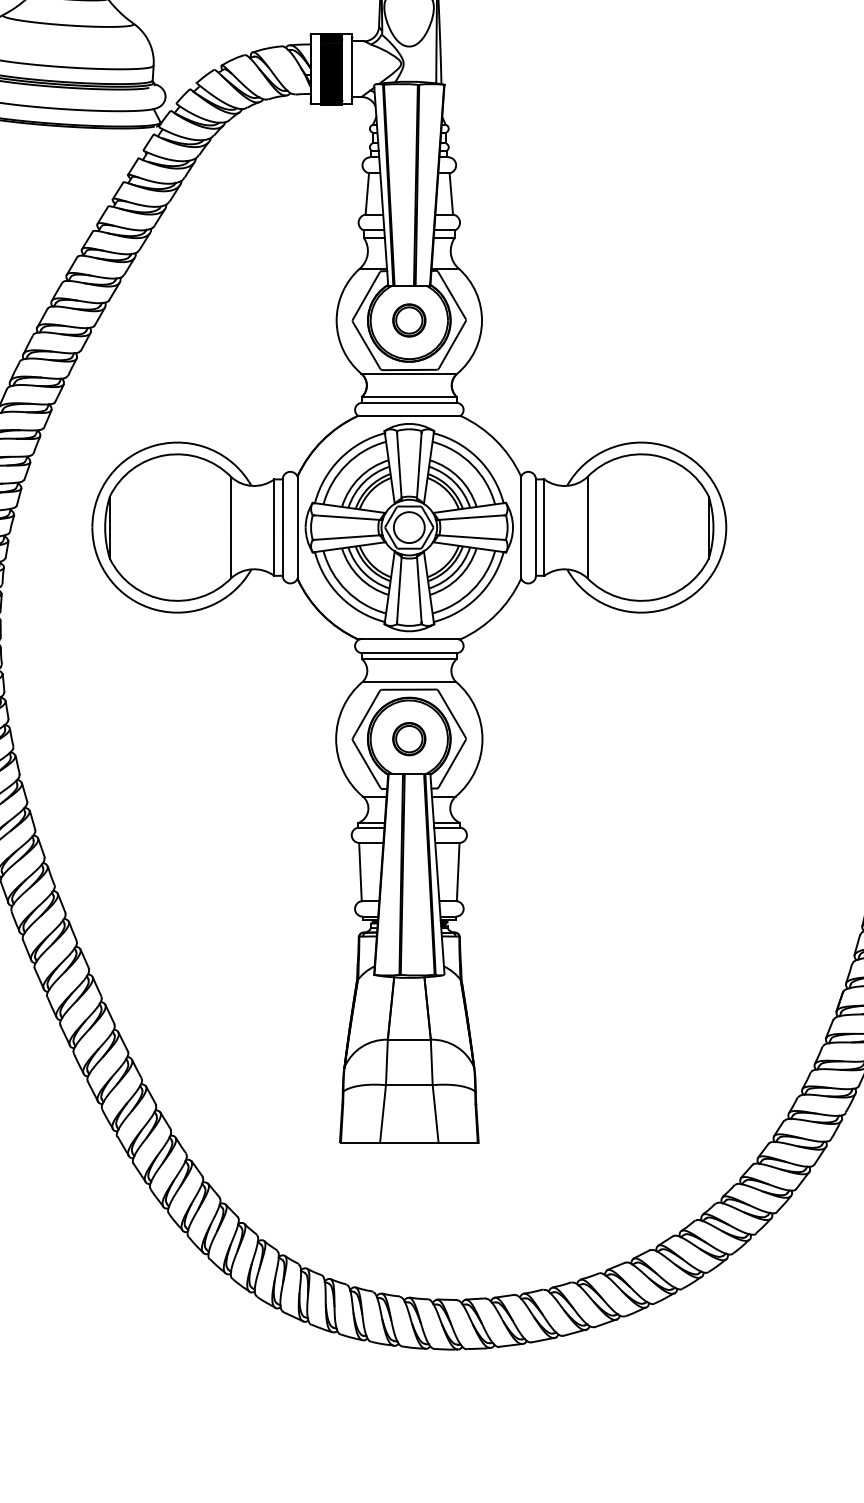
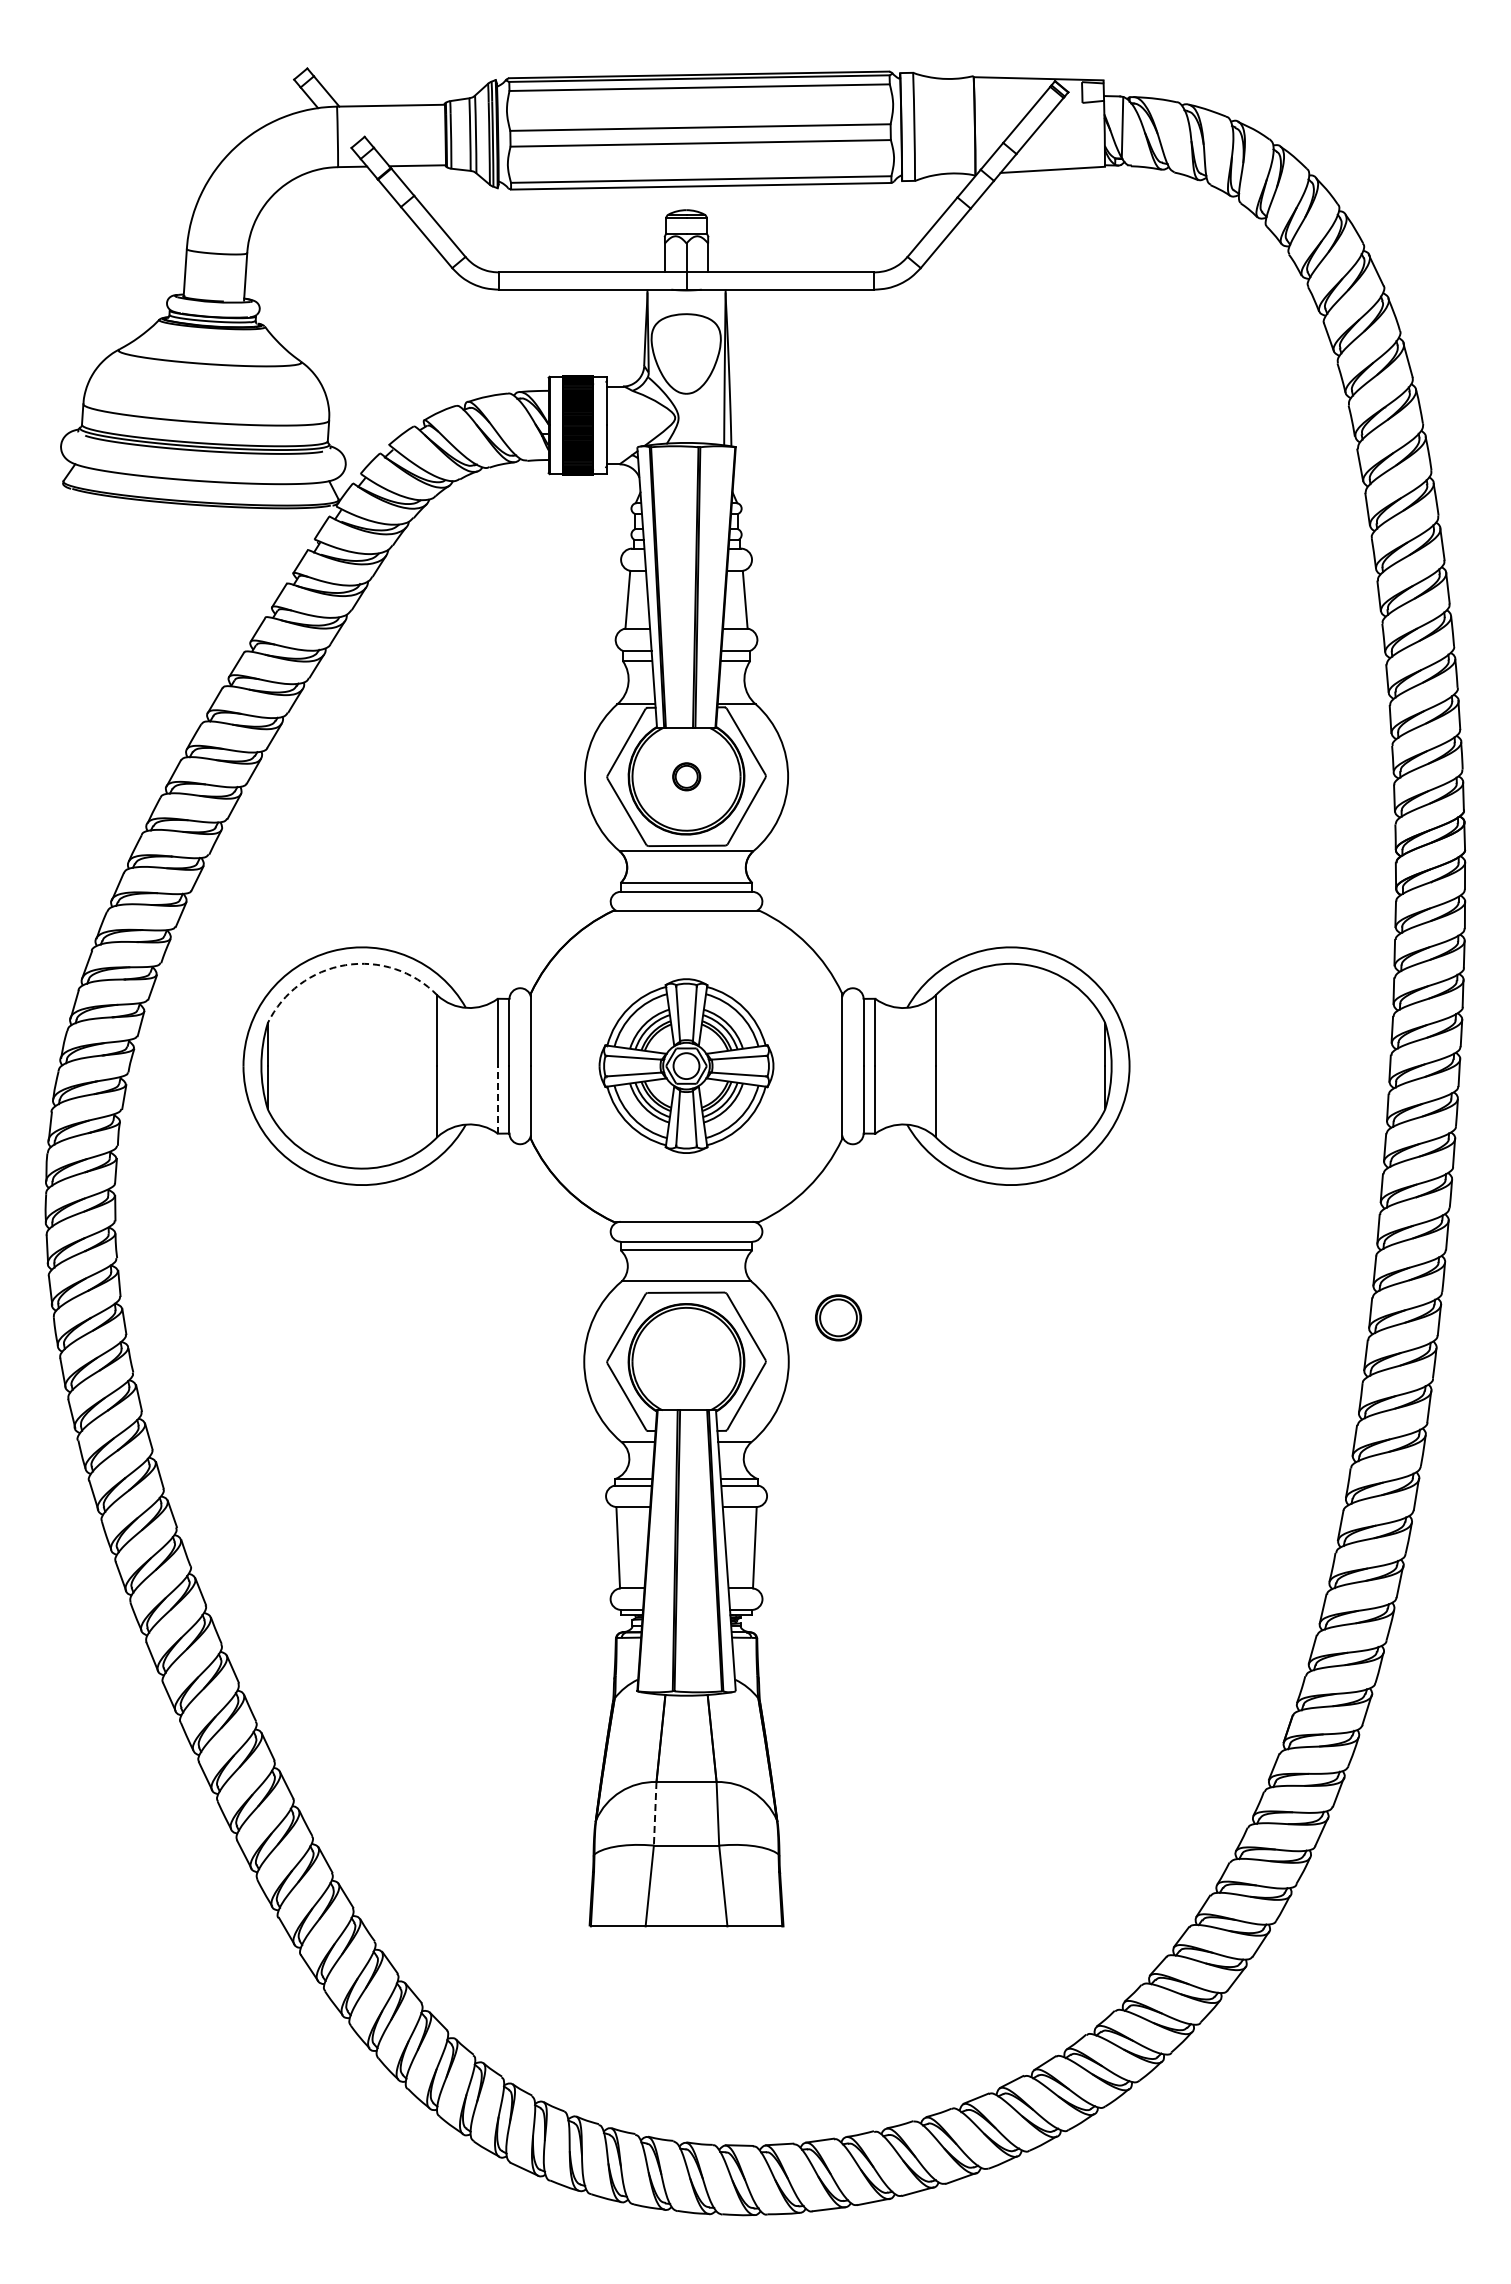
part: (409, 320) -> (686, 776), size x0.6
arc: (165, 455) -> (345, 965), solid -> dashed
part: (409, 527) -> (686, 1065), size x0.6
line: (274, 551) -> (497, 1099), solid -> dashed
part: (409, 738) -> (838, 1317), moved
line: (387, 1062) -> (655, 1813), solid -> dashed

